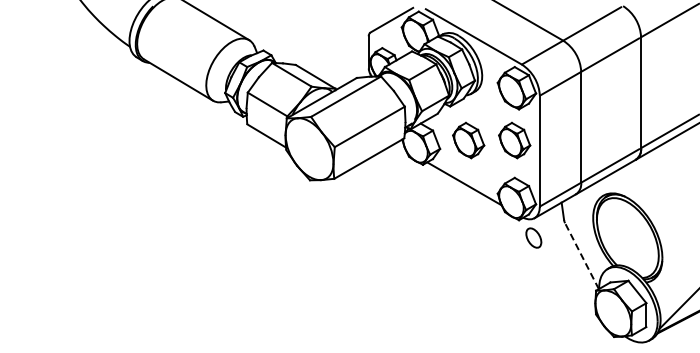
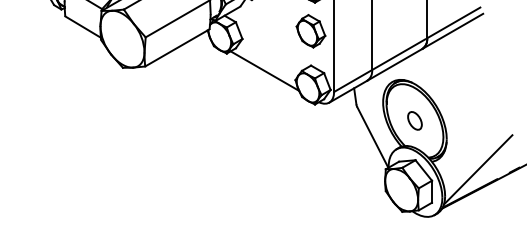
part: (468, 140) -> (268, 31), removed
part: (533, 237) -> (414, 120), moved
line: (581, 255) -> (372, 136), dashed -> solid

